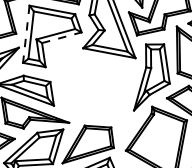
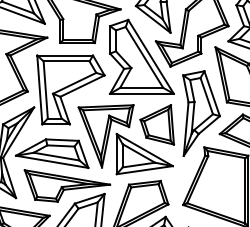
line: (26, 33) -> (39, 89), dashed -> solid
line: (61, 38) -> (82, 86), dashed -> solid
part: (88, 88) -> (125, 139), added

